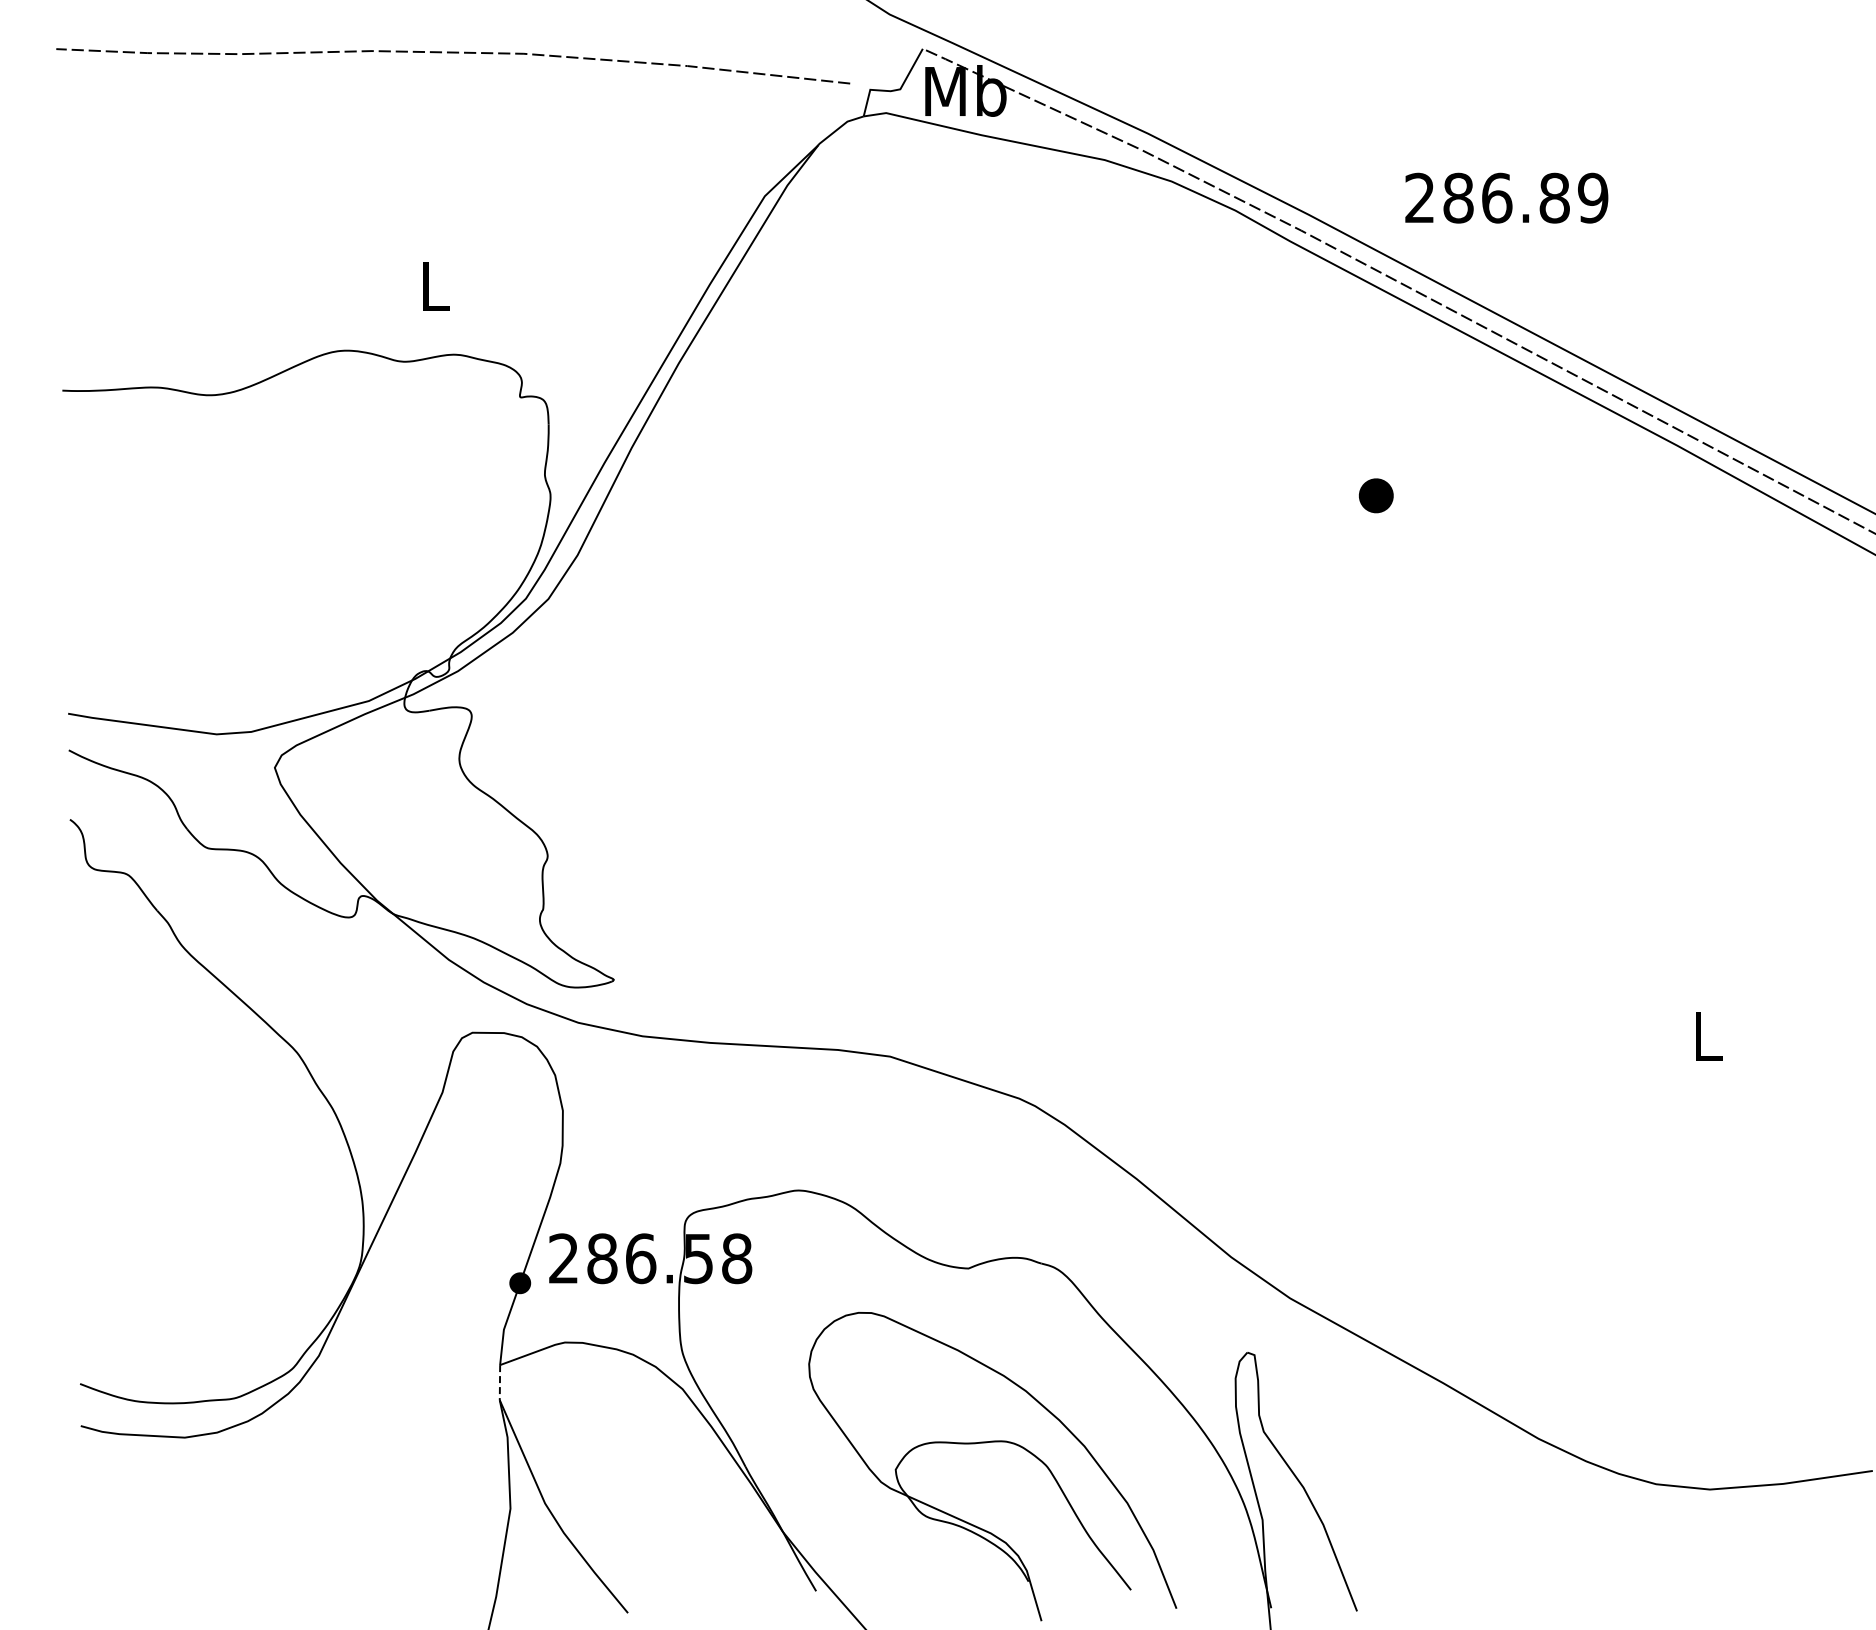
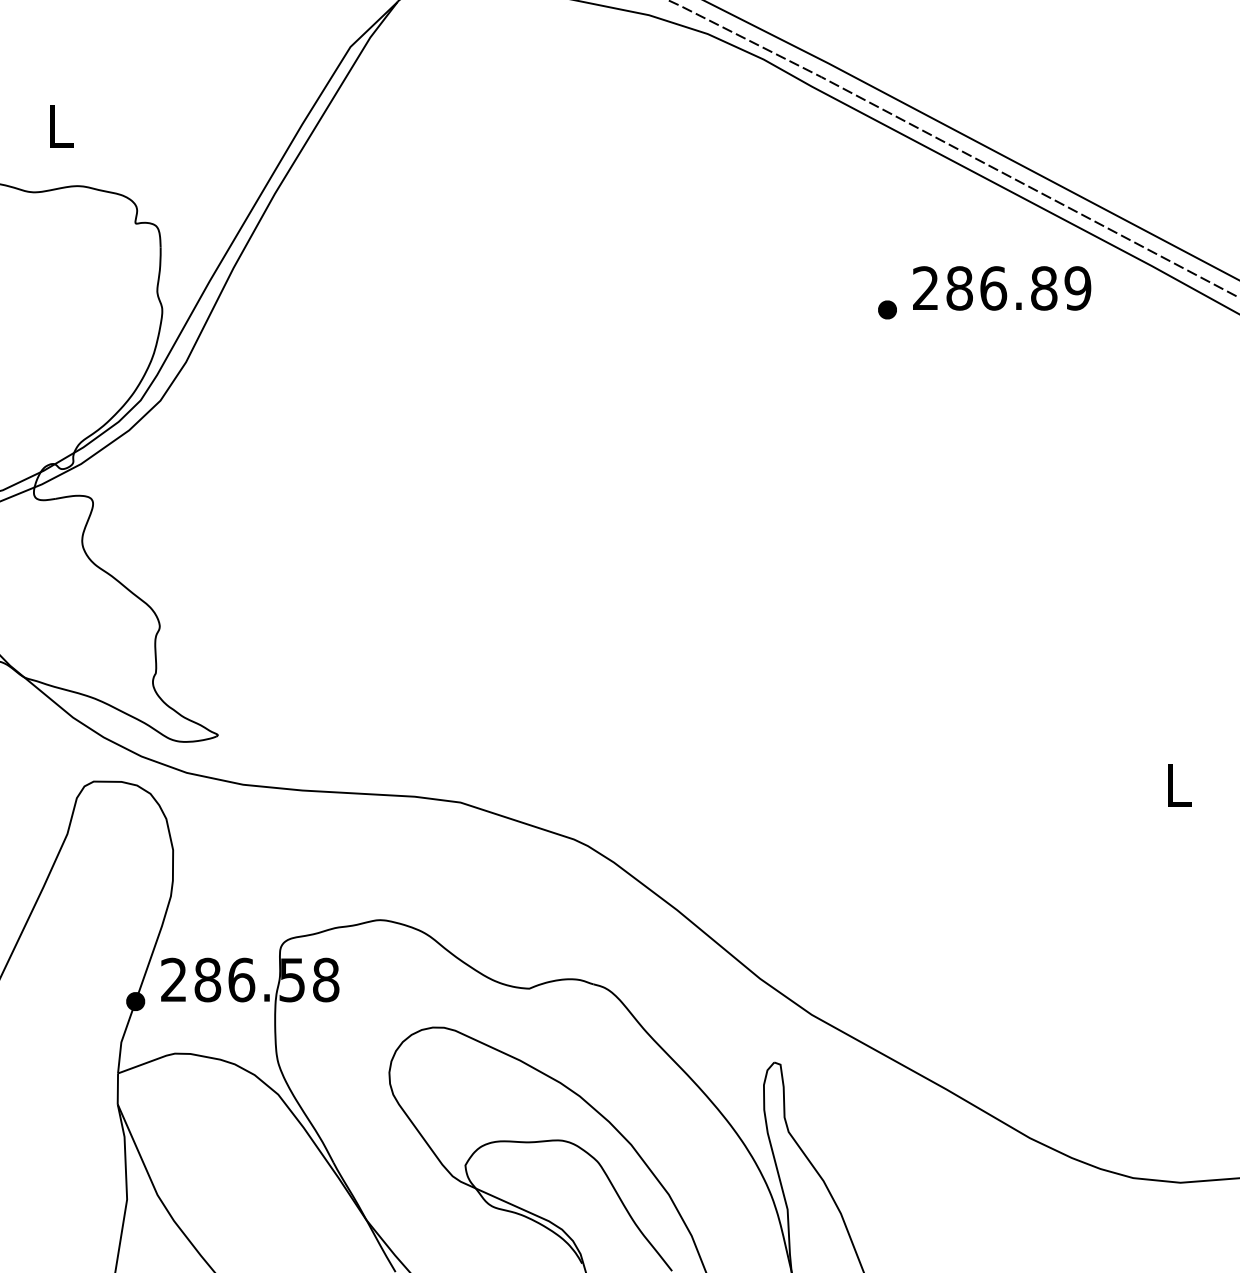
text: (1506, 197) -> (1001, 287), moved
part: (1376, 495) -> (887, 309), size x0.62
line: (499, 1382) -> (117, 1088), dashed -> solid

